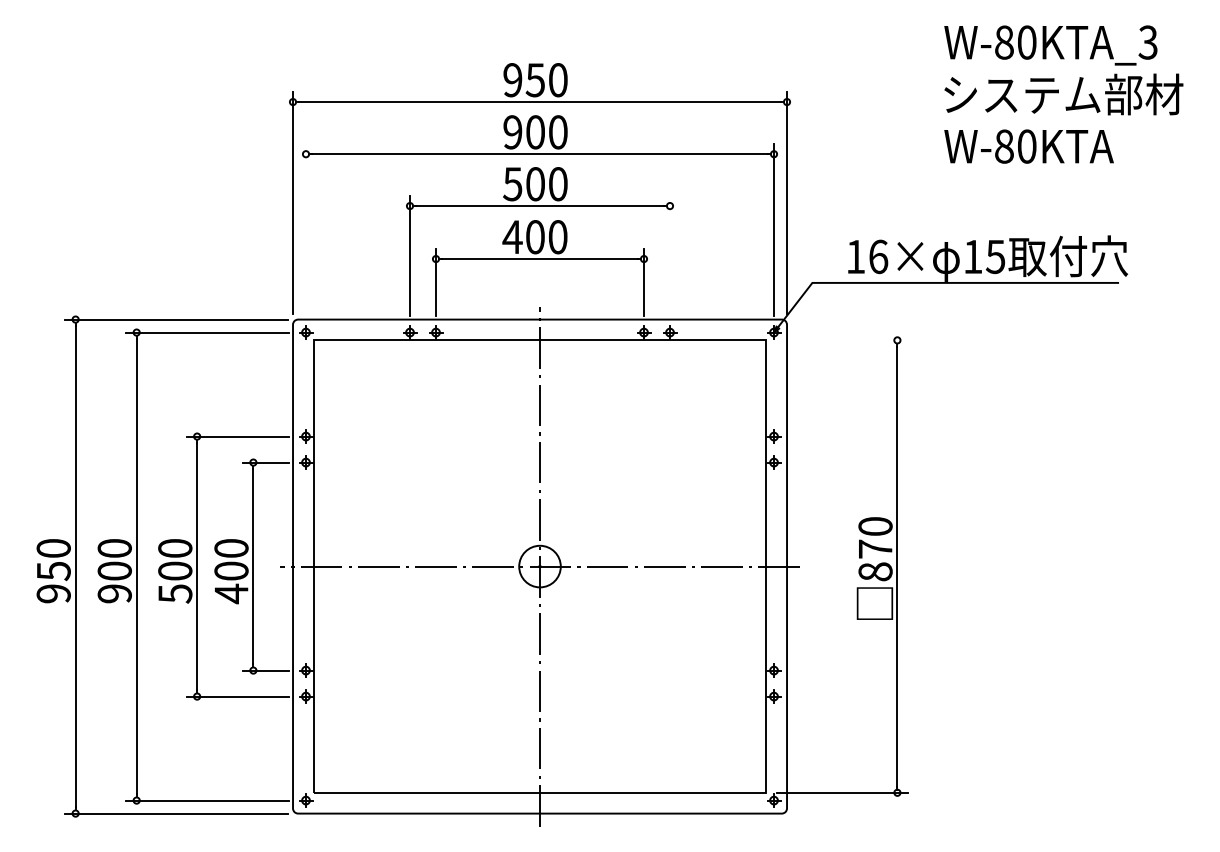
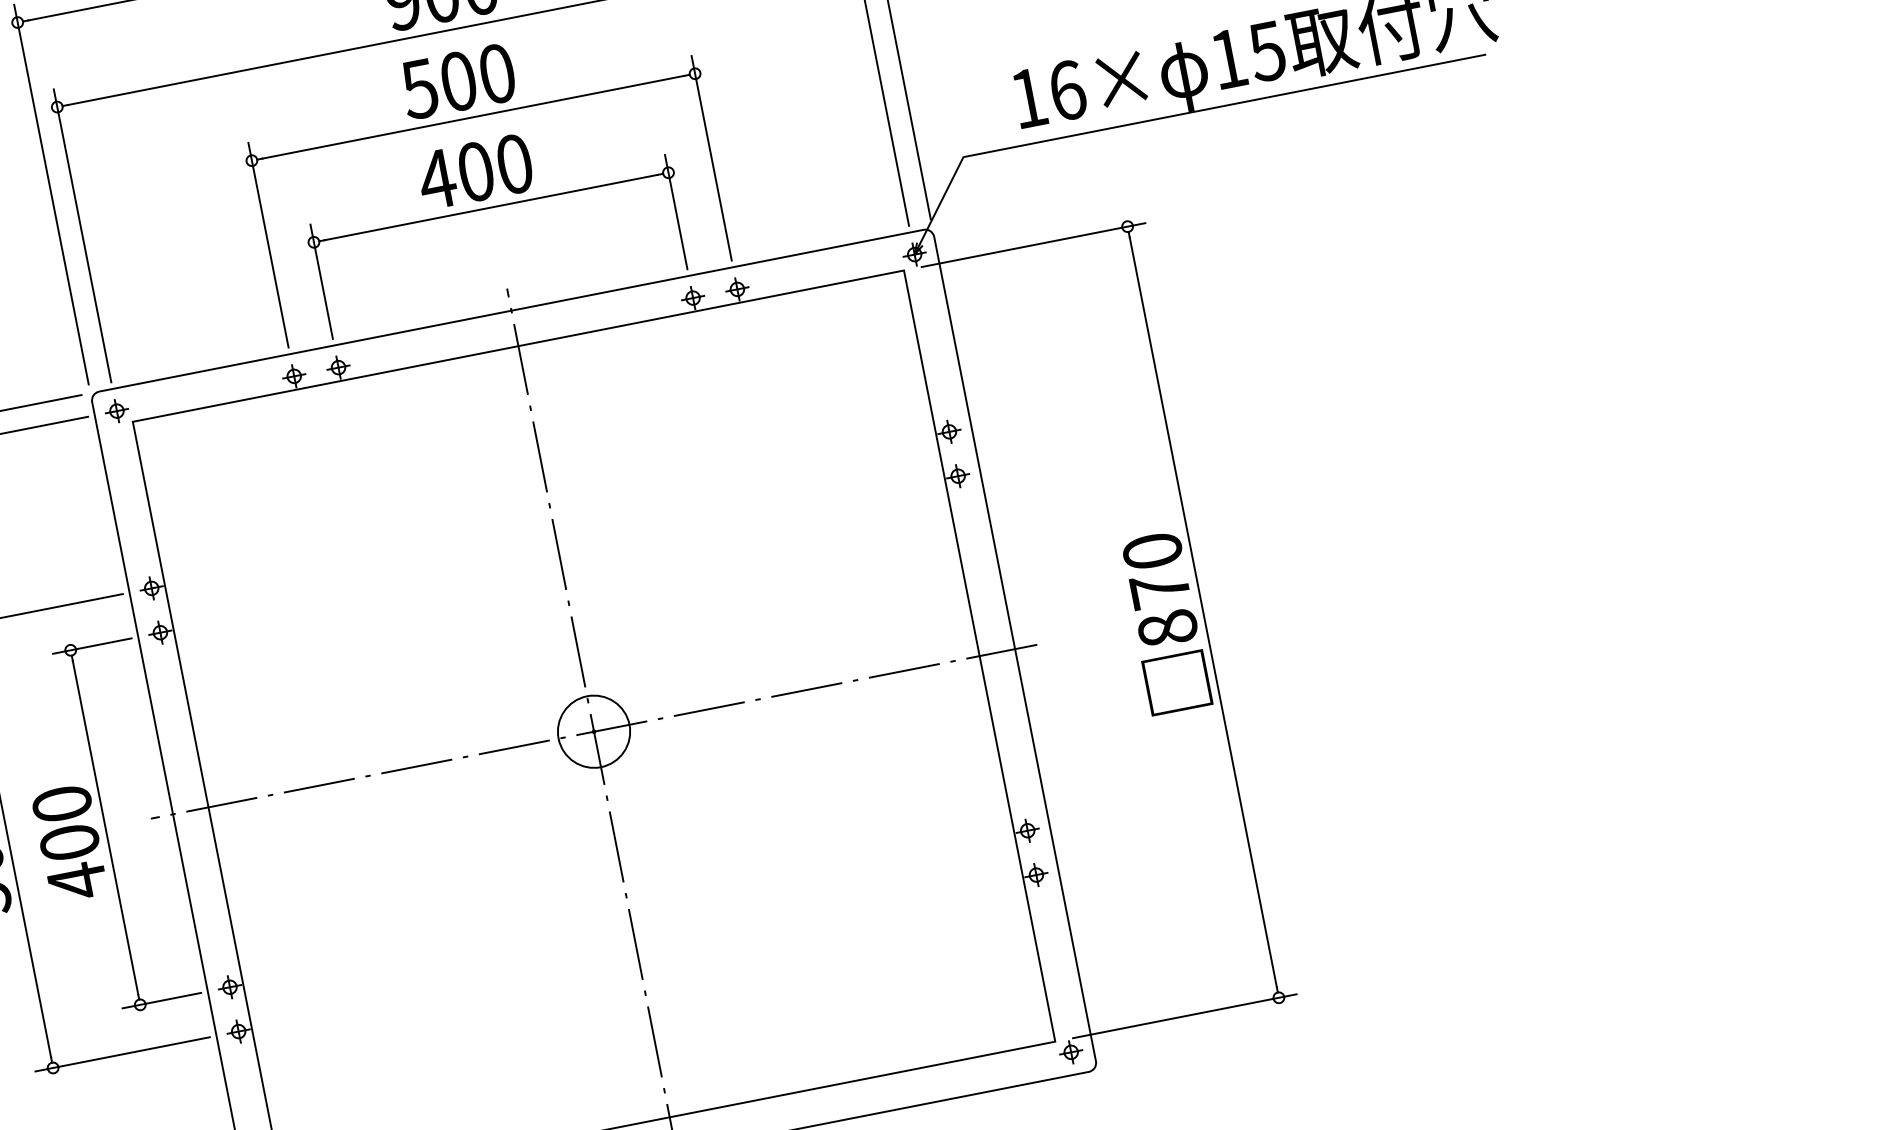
line: (306, 229) -> (83, 235), added
line: (670, 255) -> (712, 157), added
line: (841, 340) -> (1032, 245), added

